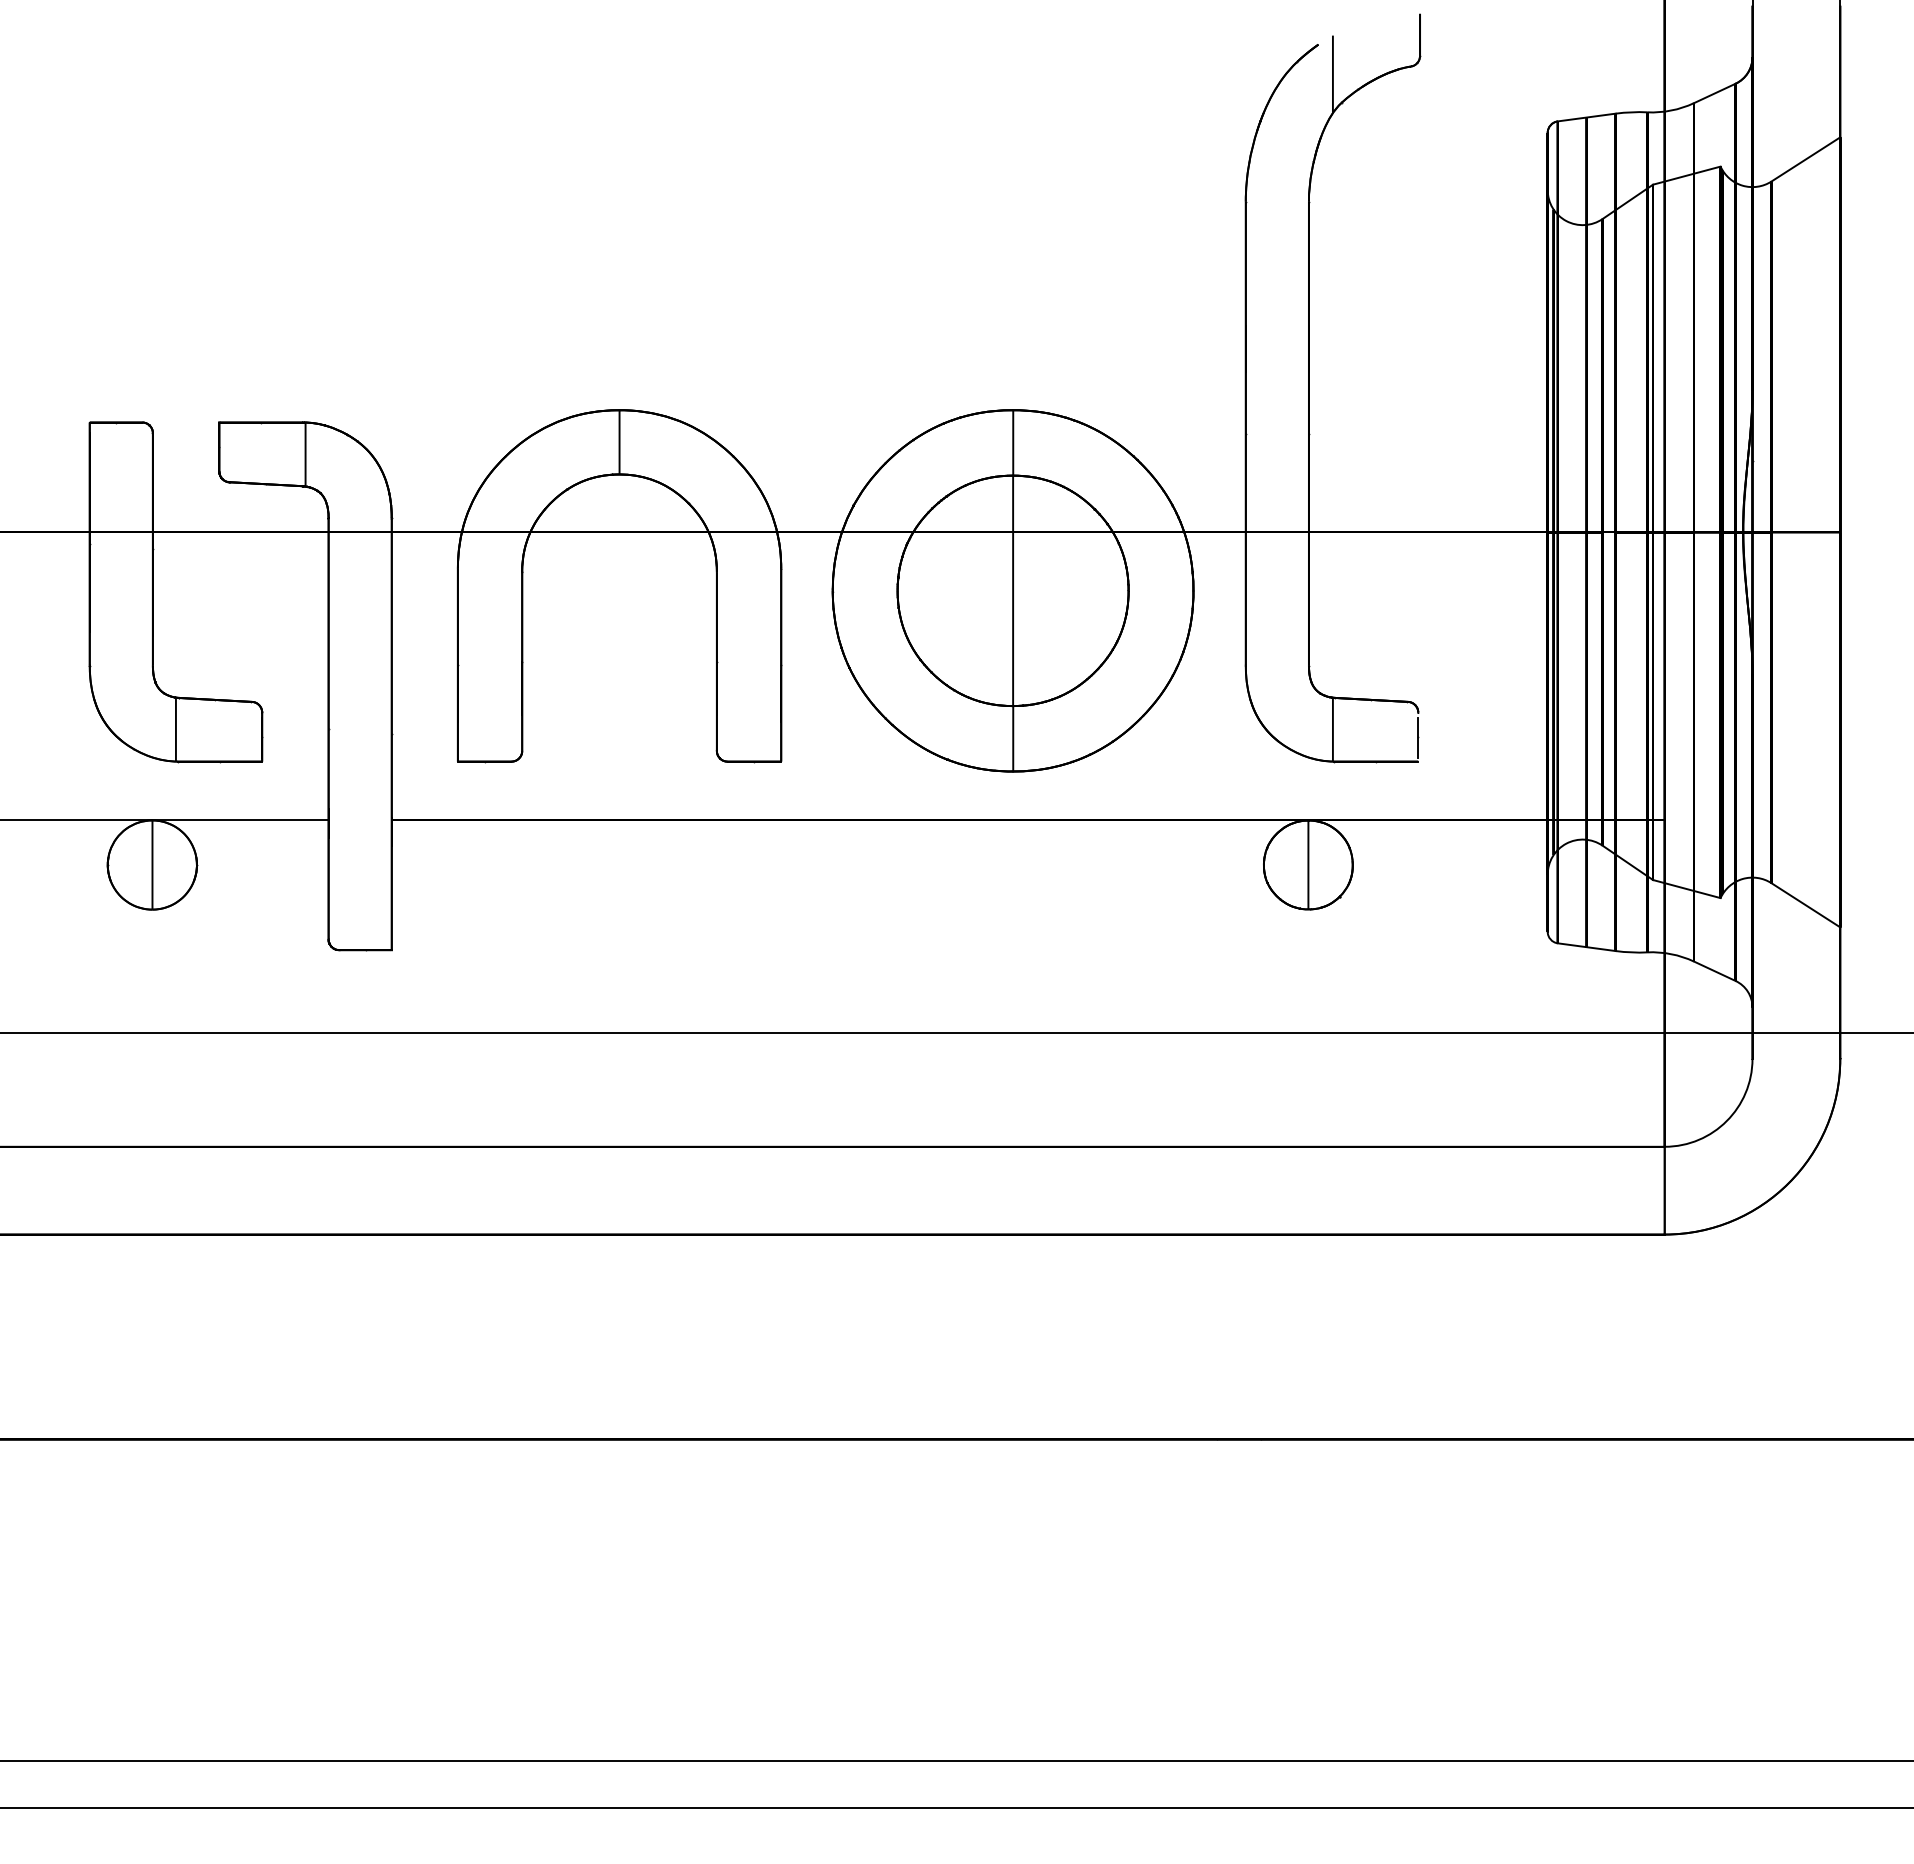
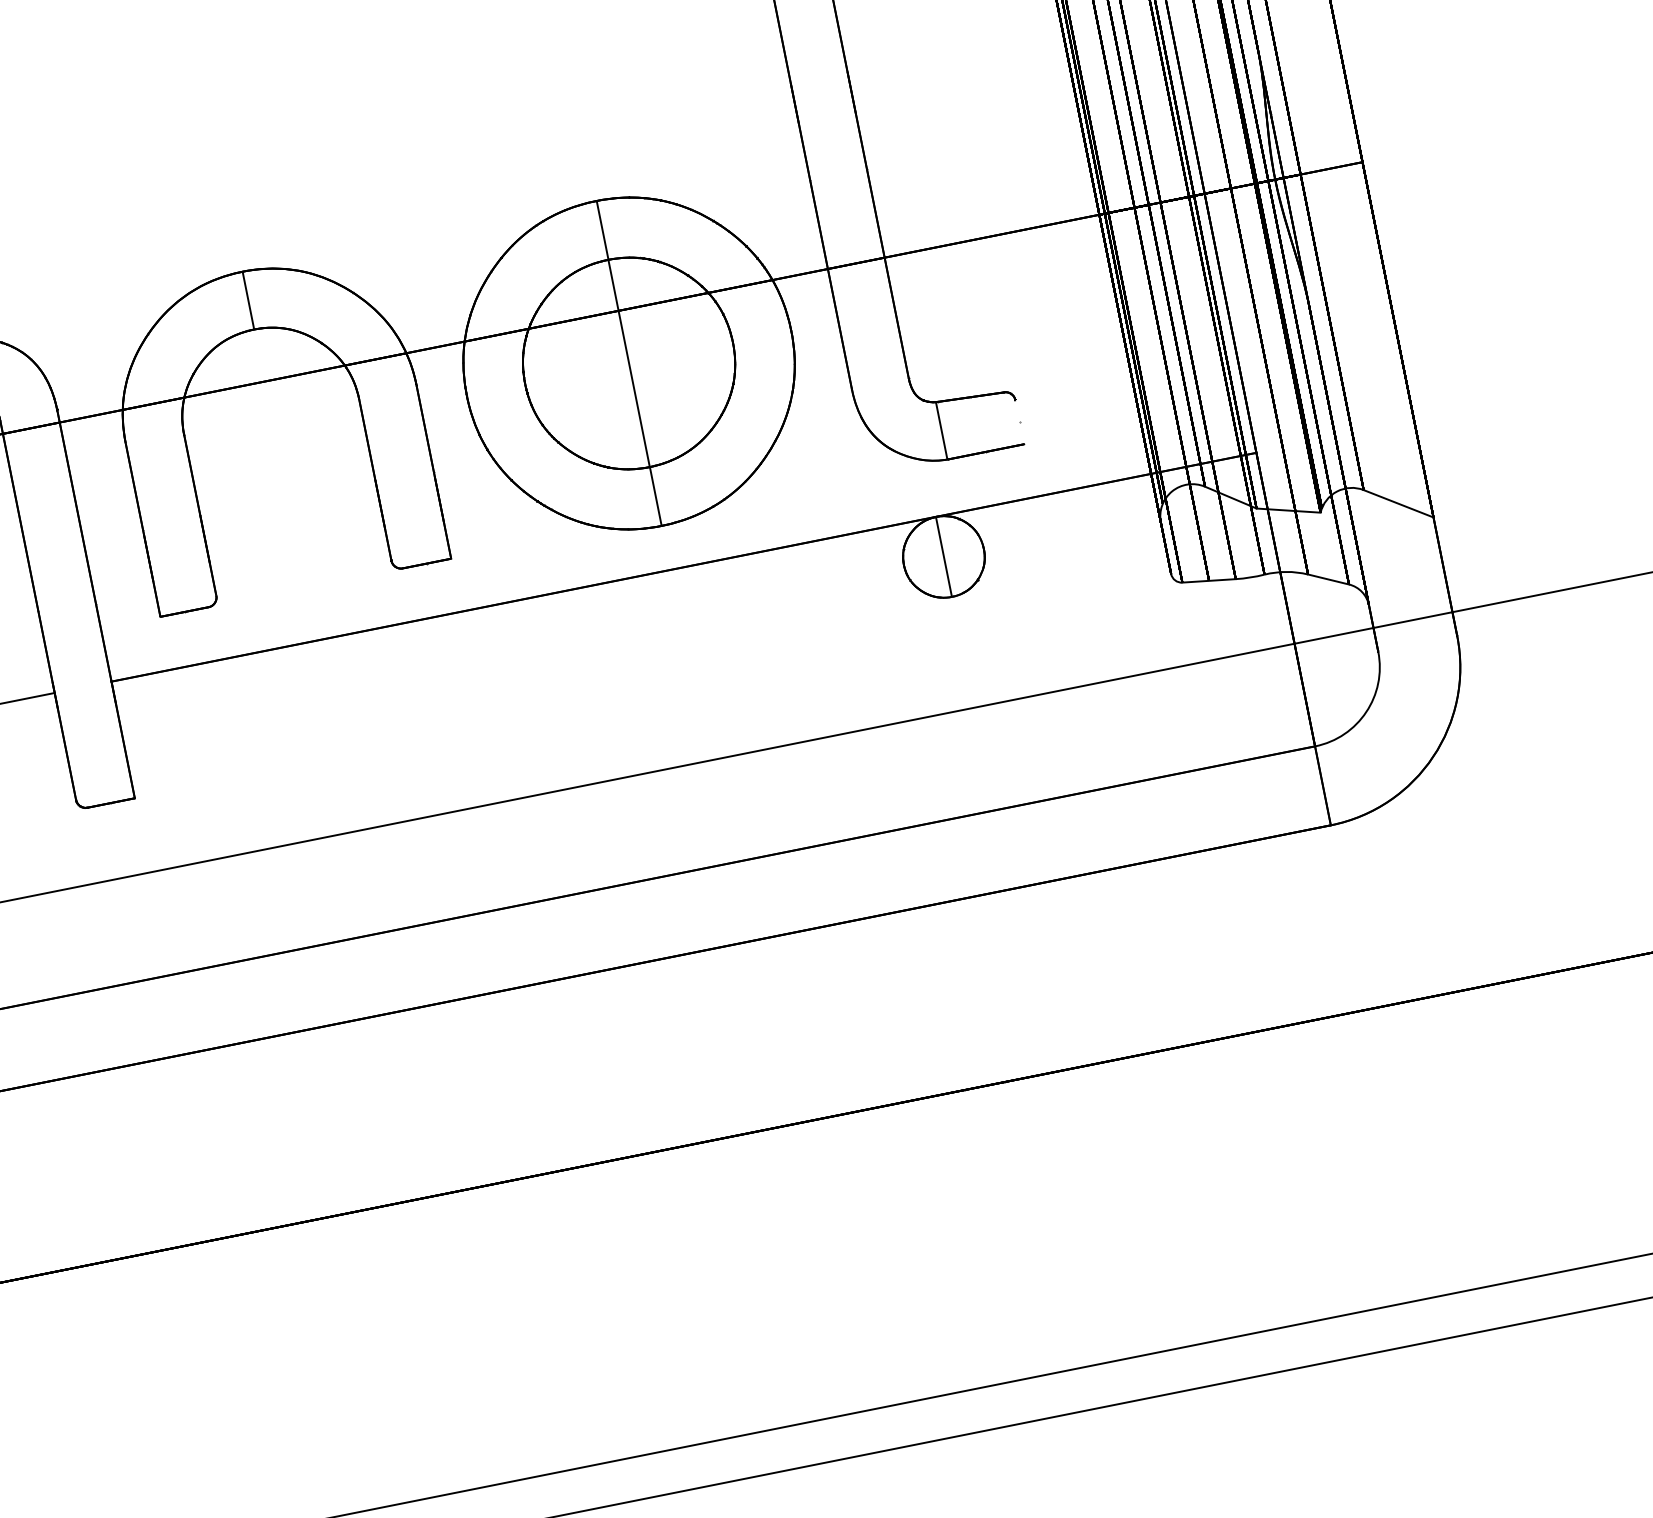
line: (1418, 737) -> (1020, 422), removed

